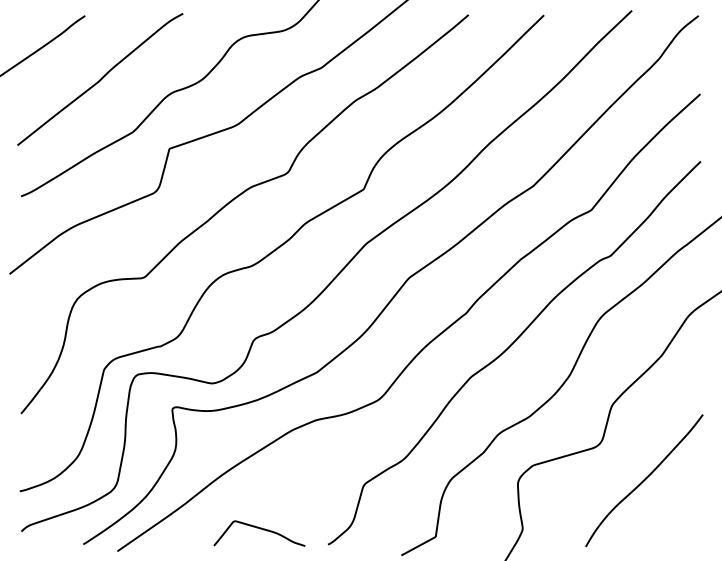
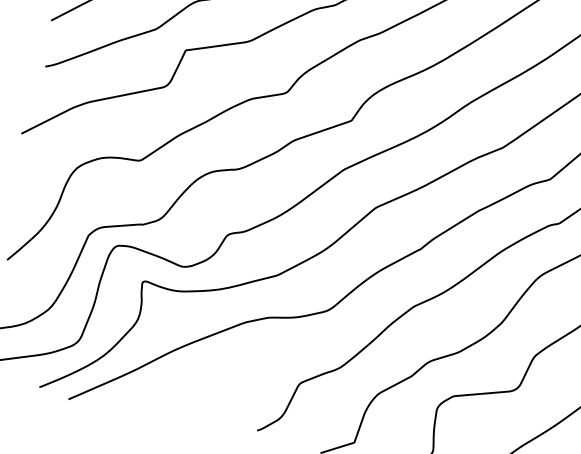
curve: (260, 529) -> (199, 405), removed

